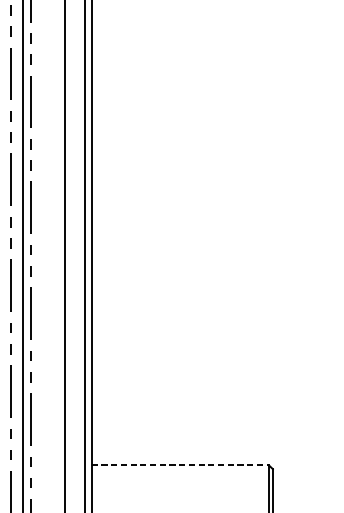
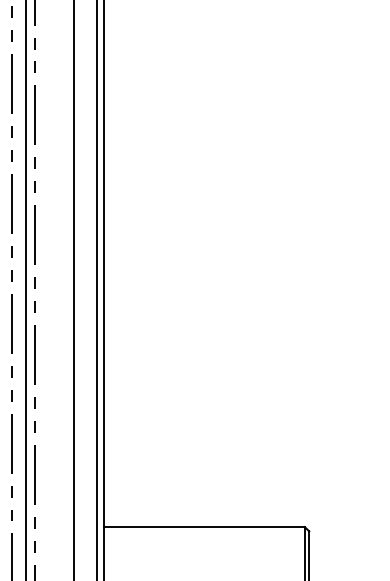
line: (180, 465) -> (204, 527), dashed -> solid

